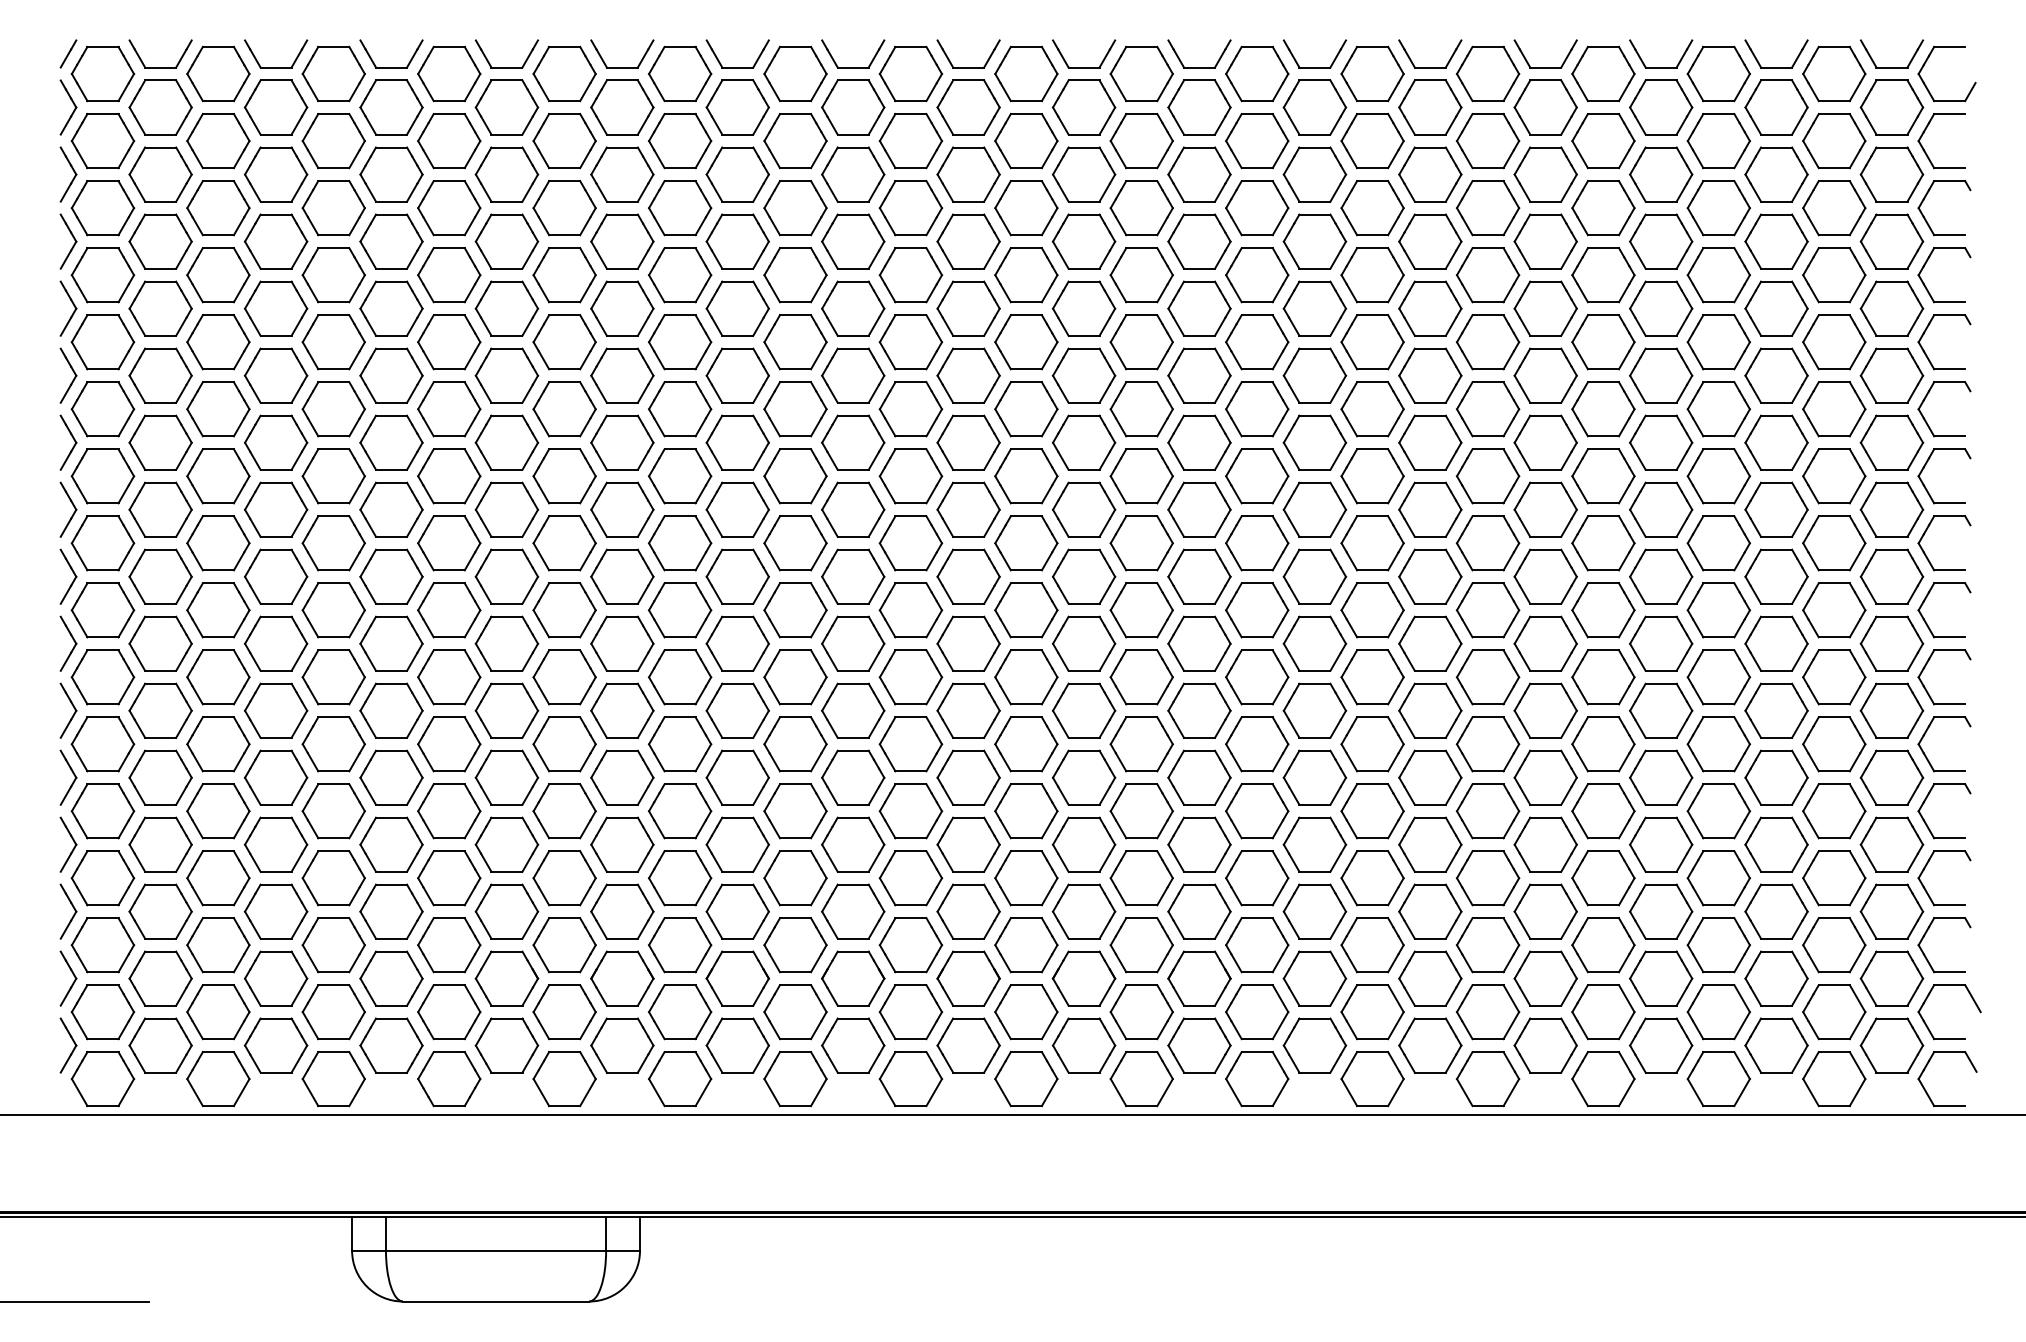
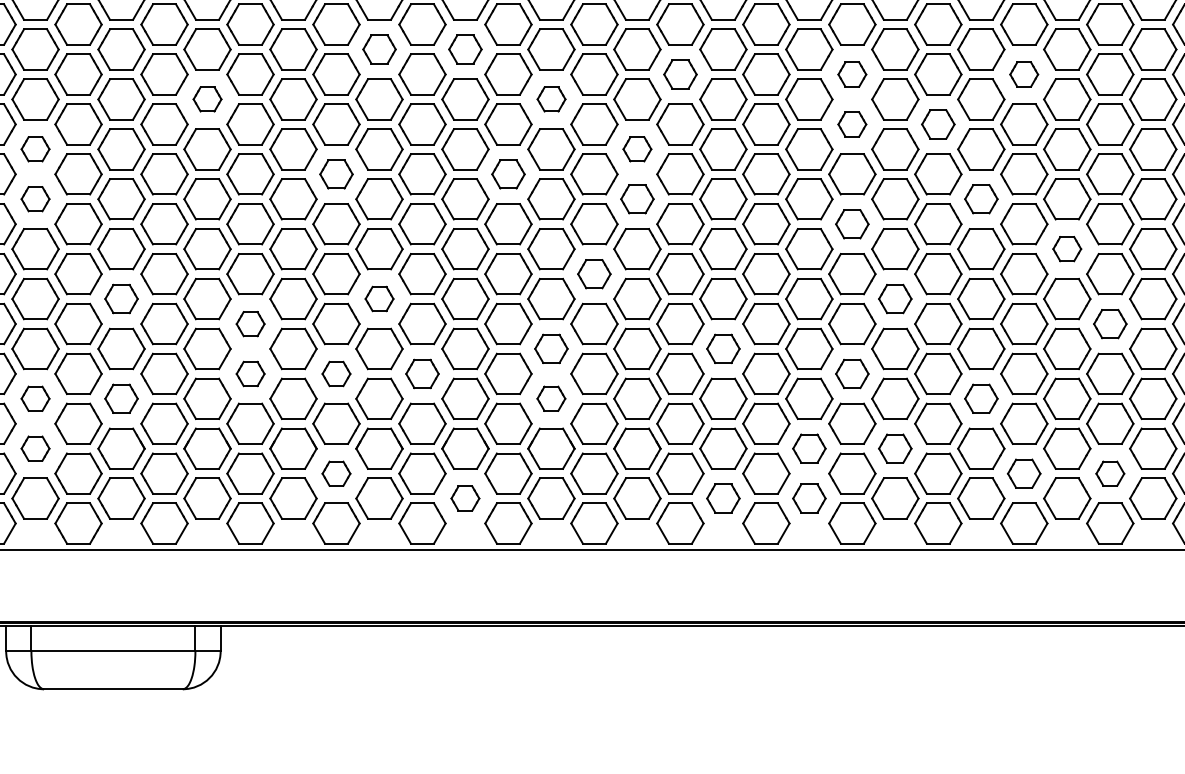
part: (853, 442) -> (379, 49), size x0.7
part: (968, 442) -> (465, 49), size x0.7
part: (1257, 476) -> (680, 74), size x0.7
part: (1487, 476) -> (851, 74), size x0.6
part: (1718, 476) -> (1024, 74), size x0.6
part: (622, 509) -> (207, 99), size x0.6
part: (1084, 509) -> (551, 99), size x0.6
part: (1487, 543) -> (851, 124), size x0.6
part: (1603, 543) -> (938, 124), size x0.7
part: (391, 576) -> (35, 149), size x0.6
part: (1199, 576) -> (637, 149), size x0.6
part: (795, 610) -> (336, 174), size x0.7
part: (1026, 610) -> (508, 174), size x0.7
part: (391, 643) -> (35, 199), size x0.6
part: (1199, 643) -> (637, 199), size x0.7
part: (1661, 643) -> (981, 199), size x0.7
part: (1487, 677) -> (851, 224), size x0.7
part: (1776, 710) -> (1067, 248), size x0.6
part: (1141, 744) -> (594, 274), size x0.7
part: (506, 777) -> (121, 298), size x0.7
part: (853, 777) -> (379, 298), size x0.6
part: (1545, 777) -> (895, 298), size x0.7
part: (680, 811) -> (250, 324), size x0.6
part: (1834, 811) -> (1110, 324), size x0.7
part: (1083, 844) -> (551, 348), size x0.7
part: (1314, 844) -> (723, 348), size x0.7
part: (680, 878) -> (250, 374), size x0.6
part: (795, 878) -> (336, 374), size x0.6
part: (910, 878) -> (422, 374), size x0.7
part: (1487, 878) -> (851, 374), size x0.7
part: (391, 911) -> (35, 398), size x0.6
part: (506, 911) -> (121, 398), size x0.7
part: (1083, 911) -> (551, 398), size x0.6
part: (1661, 911) -> (981, 398), size x0.7
part: (391, 978) -> (35, 448), size x0.6
part: (1430, 978) -> (809, 448), size x0.7
part: (1545, 978) -> (895, 448), size x0.7
part: (795, 1012) -> (336, 473), size x0.6
part: (1718, 1012) -> (1024, 473), size x0.7
part: (1834, 1012) -> (1110, 473), size x0.6
part: (968, 1045) -> (465, 498), size x0.6
part: (1314, 1045) -> (723, 498), size x0.7
part: (1430, 1045) -> (809, 498), size x0.7

